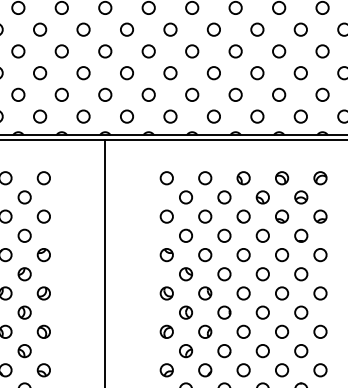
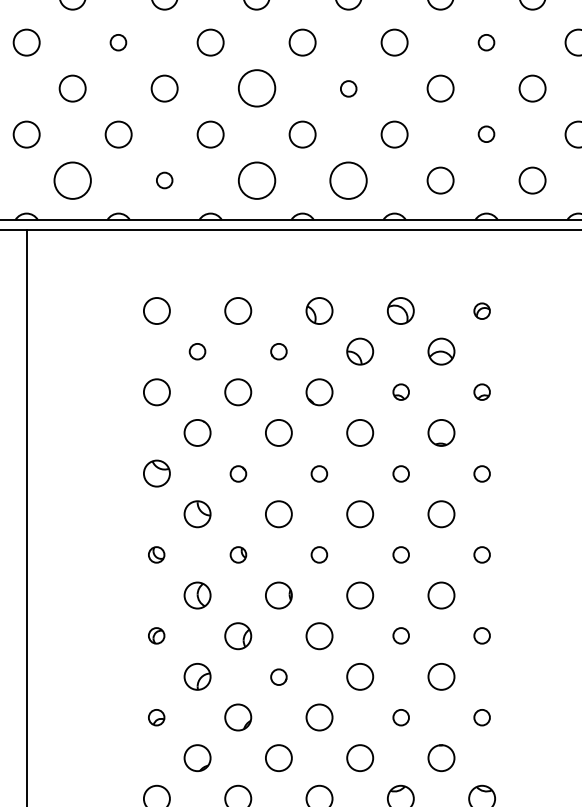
circle: (148, 51) -> (118, 42), size x0.6
circle: (322, 51) -> (486, 42), size x0.6
circle: (213, 73) -> (255, 89), size x1.4
circle: (257, 73) -> (348, 89), size x0.6
circle: (322, 94) -> (486, 133), size x0.6
circle: (126, 116) -> (71, 180), size x1.4
circle: (170, 116) -> (164, 180), size x0.6
circle: (213, 116) -> (255, 180), size x1.4
circle: (257, 116) -> (348, 180), size x1.4
part: (320, 178) -> (482, 311), size x0.6
circle: (185, 197) -> (196, 351), size x0.6
circle: (224, 197) -> (278, 351), size x0.6
part: (282, 216) -> (401, 391), size x0.6
part: (320, 216) -> (482, 391), size x0.6
circle: (205, 255) -> (238, 474), size x0.6
circle: (243, 255) -> (319, 474), size x0.6
circle: (282, 255) -> (401, 474), size x0.6
circle: (320, 255) -> (482, 474), size x0.6
part: (166, 293) -> (156, 554), size x0.6
part: (205, 293) -> (238, 554), size x0.6
circle: (243, 293) -> (319, 554), size x0.6
circle: (282, 293) -> (401, 554), size x0.6
circle: (320, 293) -> (482, 554), size x0.6
part: (166, 331) -> (156, 635), size x0.6
circle: (282, 331) -> (401, 635), size x0.6
circle: (320, 331) -> (482, 635), size x0.6
circle: (224, 351) -> (278, 677), size x0.6
part: (166, 370) -> (156, 717), size x0.6
circle: (282, 370) -> (401, 717), size x0.6
circle: (320, 370) -> (482, 717), size x0.6

